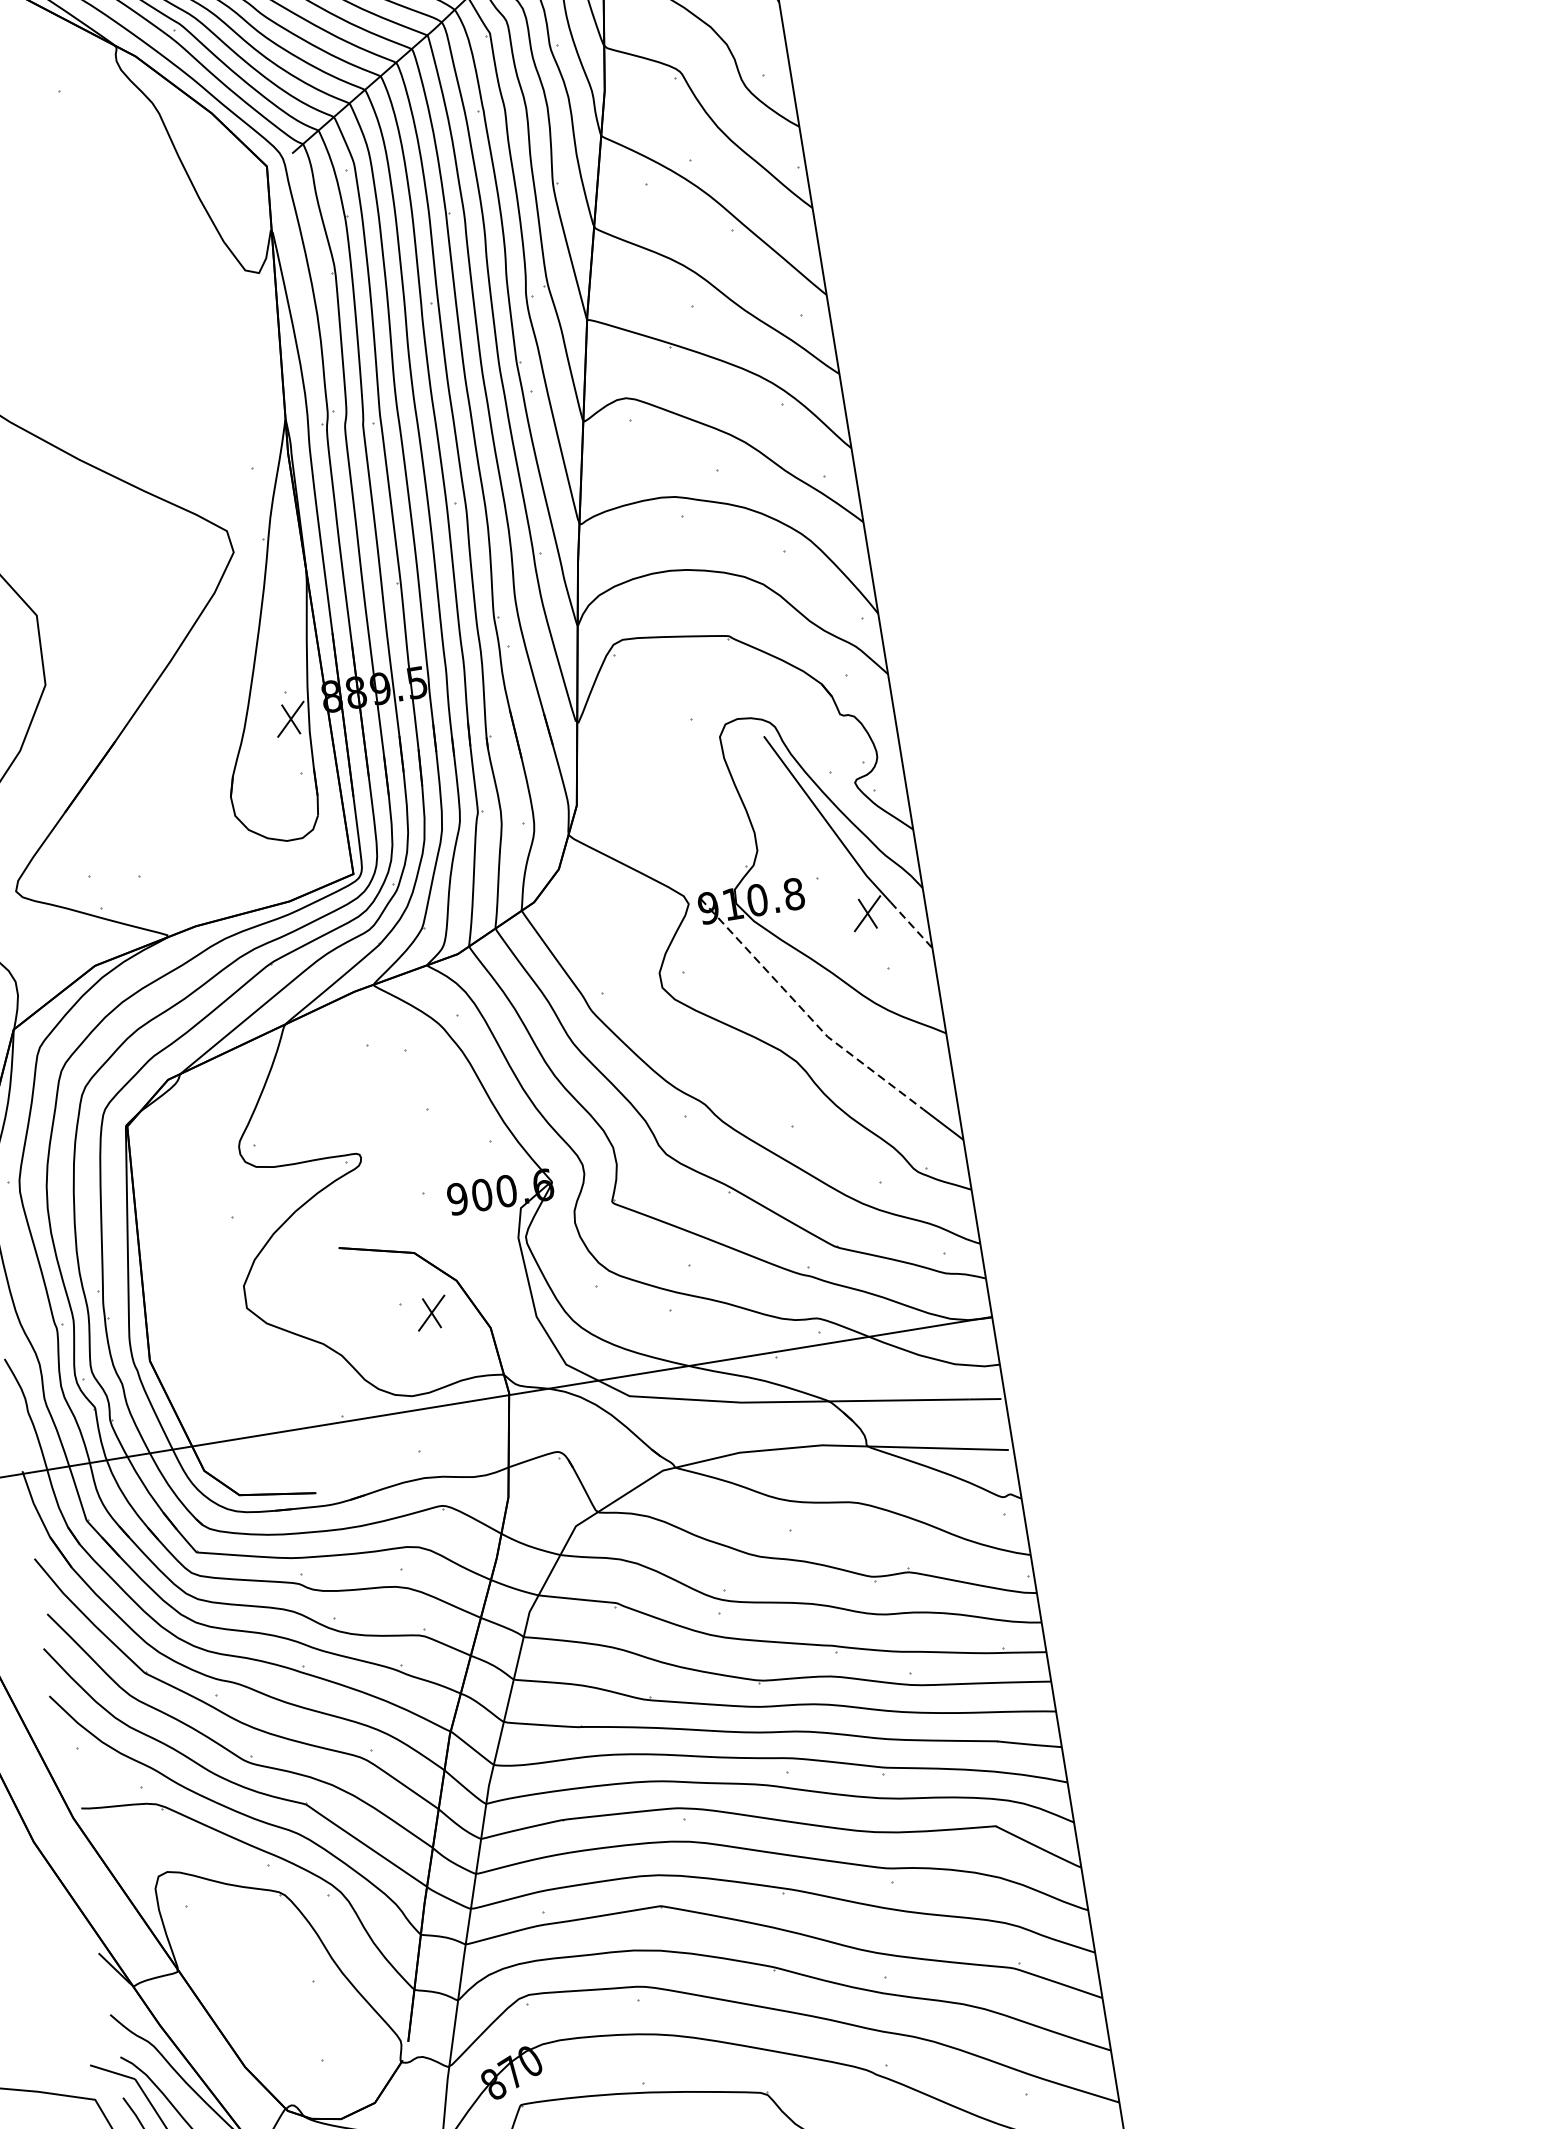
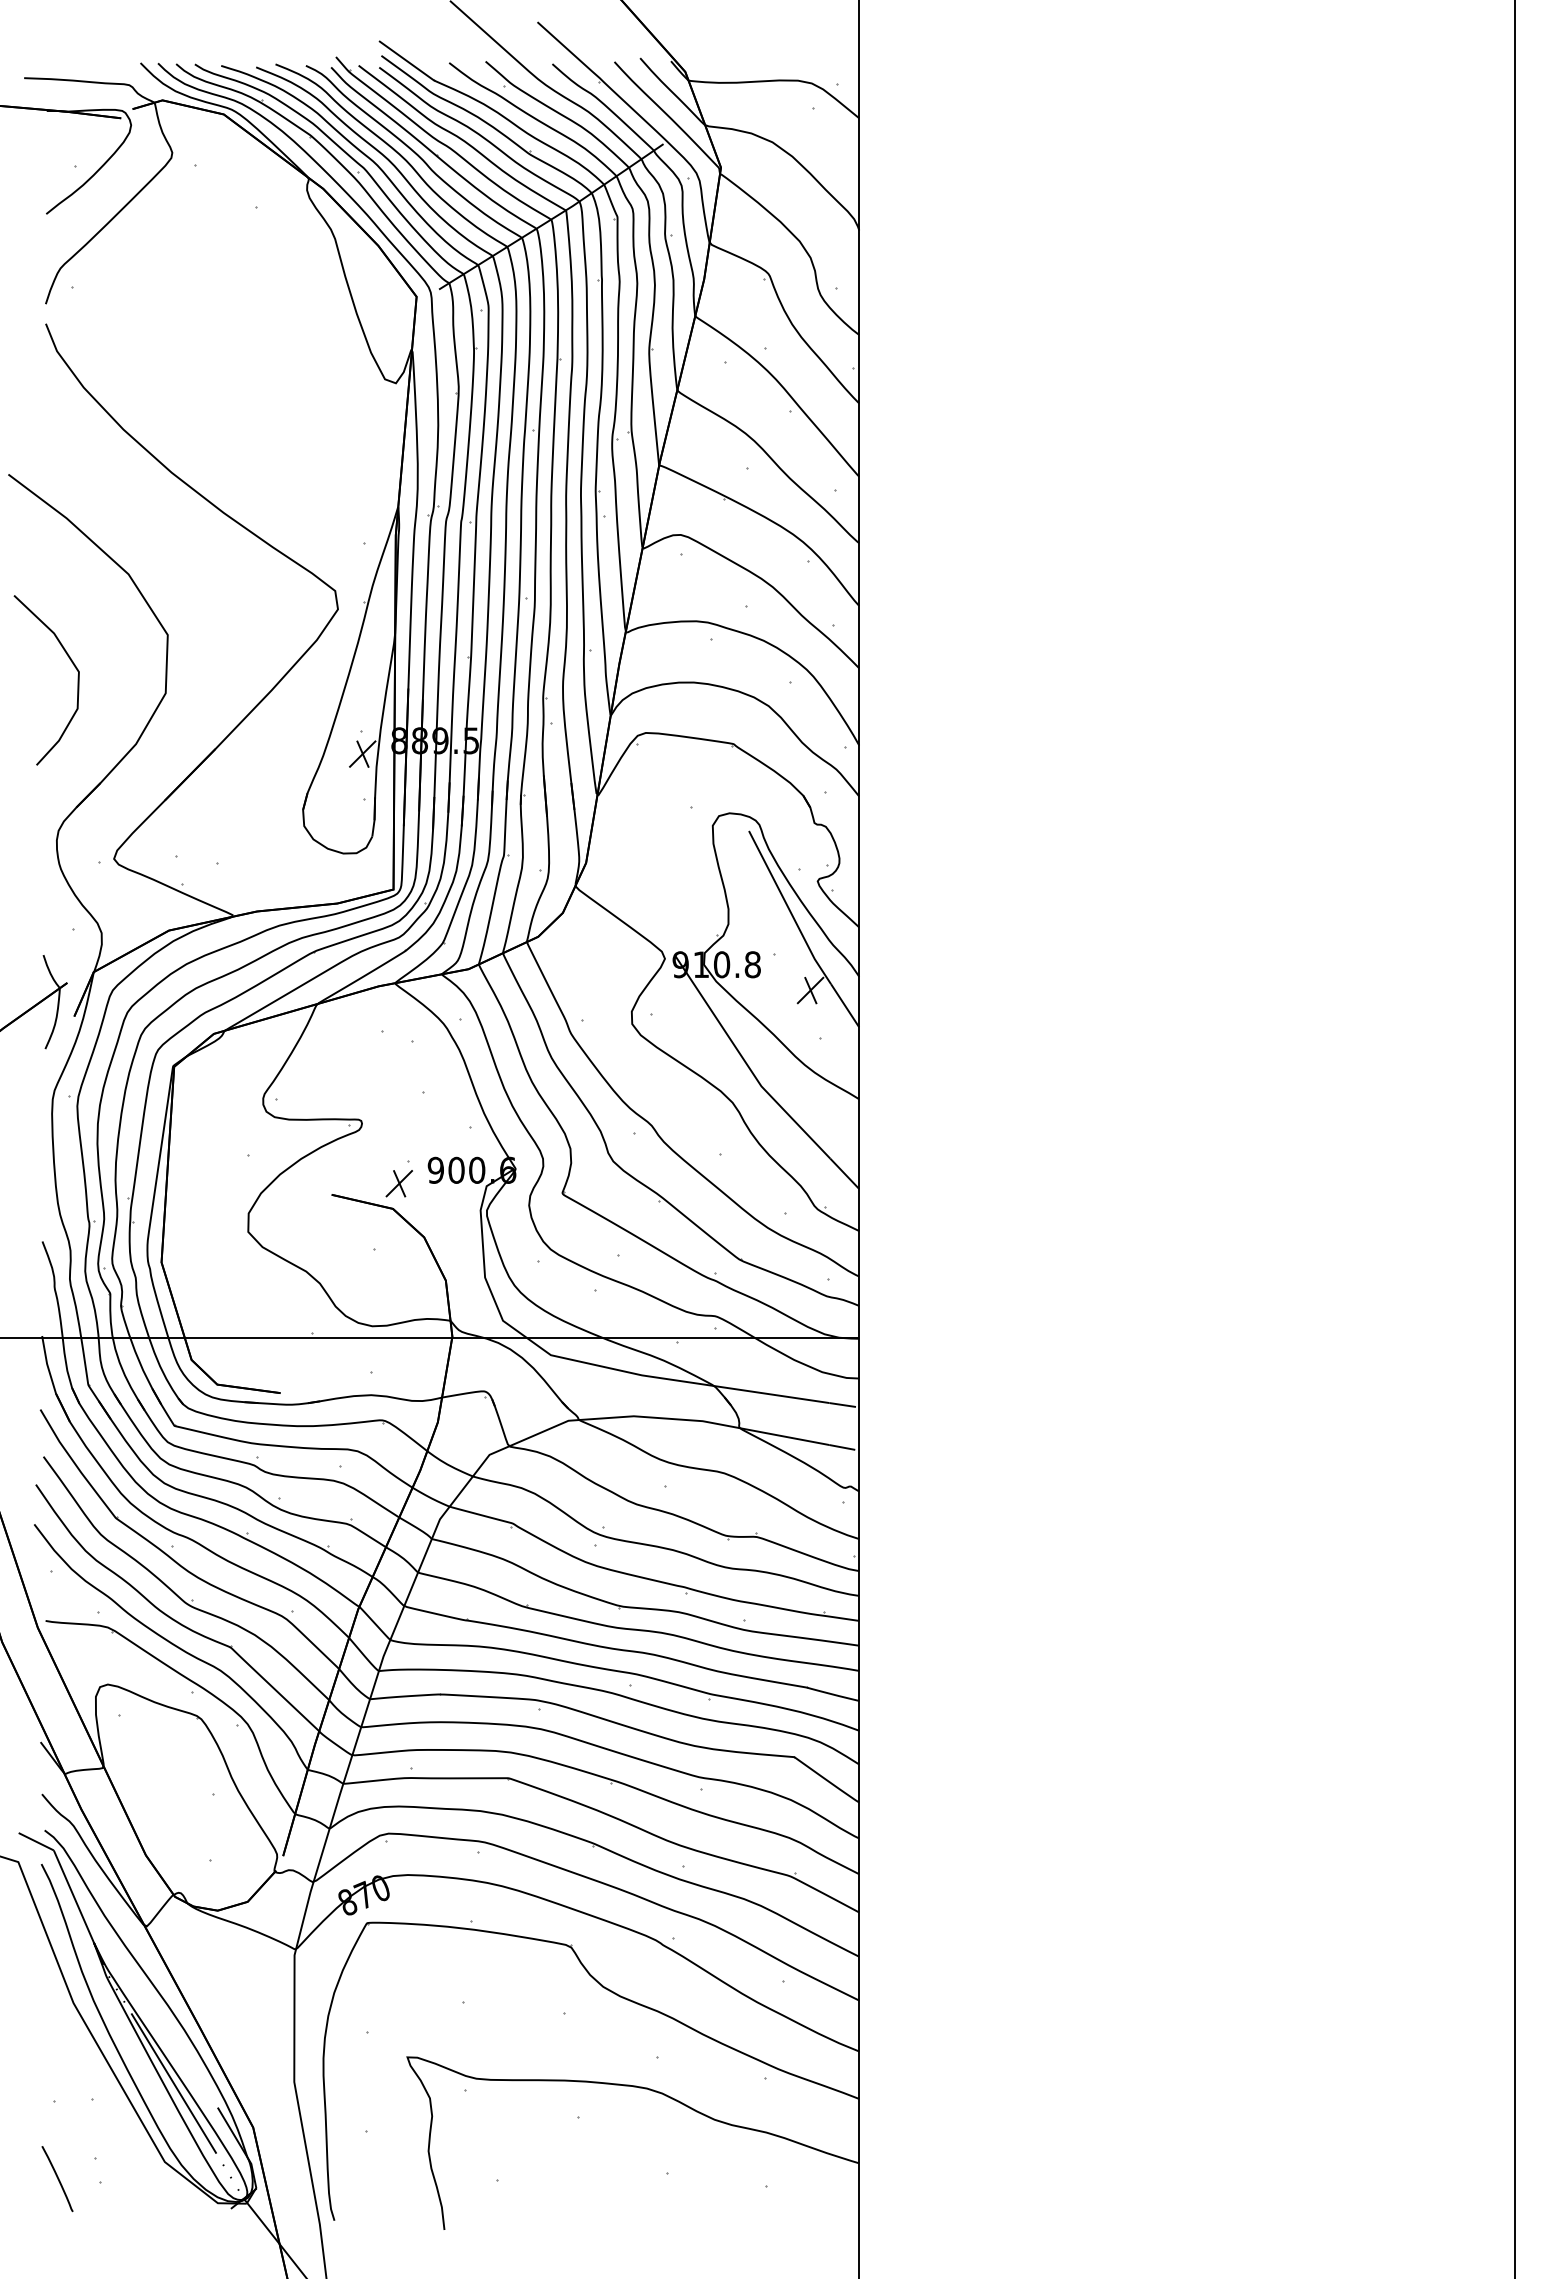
line: (911, 924) -> (845, 1005), dashed -> solid
line: (805, 1012) -> (746, 1063), dashed -> solid
part: (430, 1313) -> (398, 1183), moved

